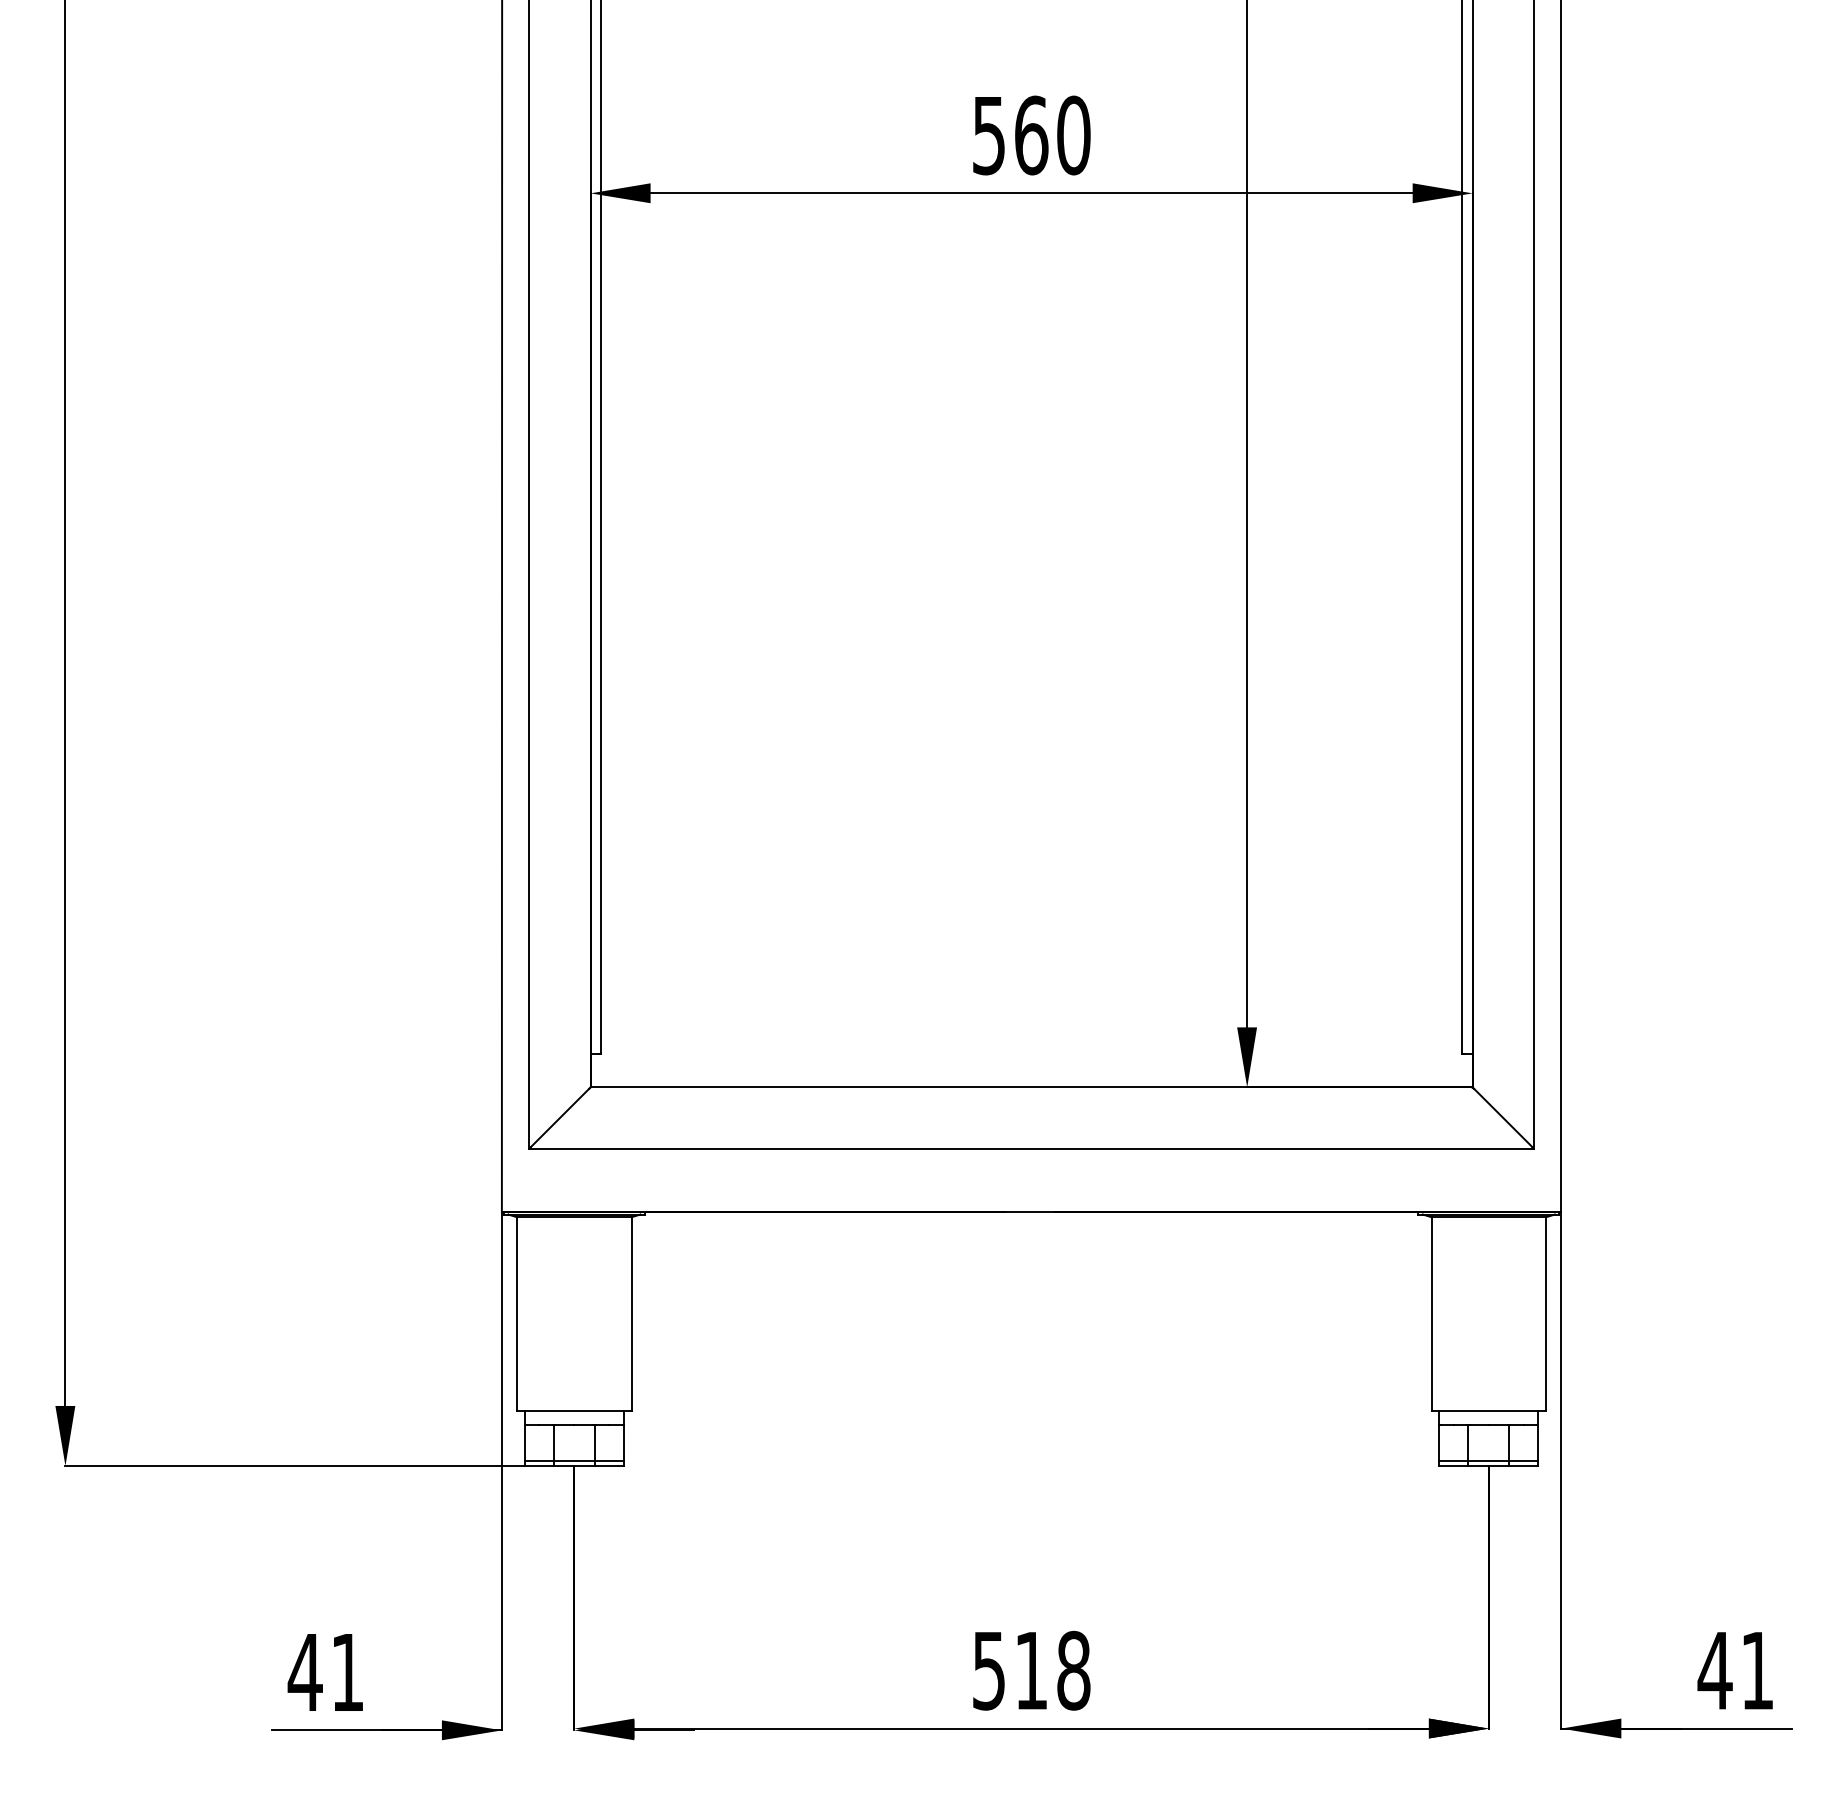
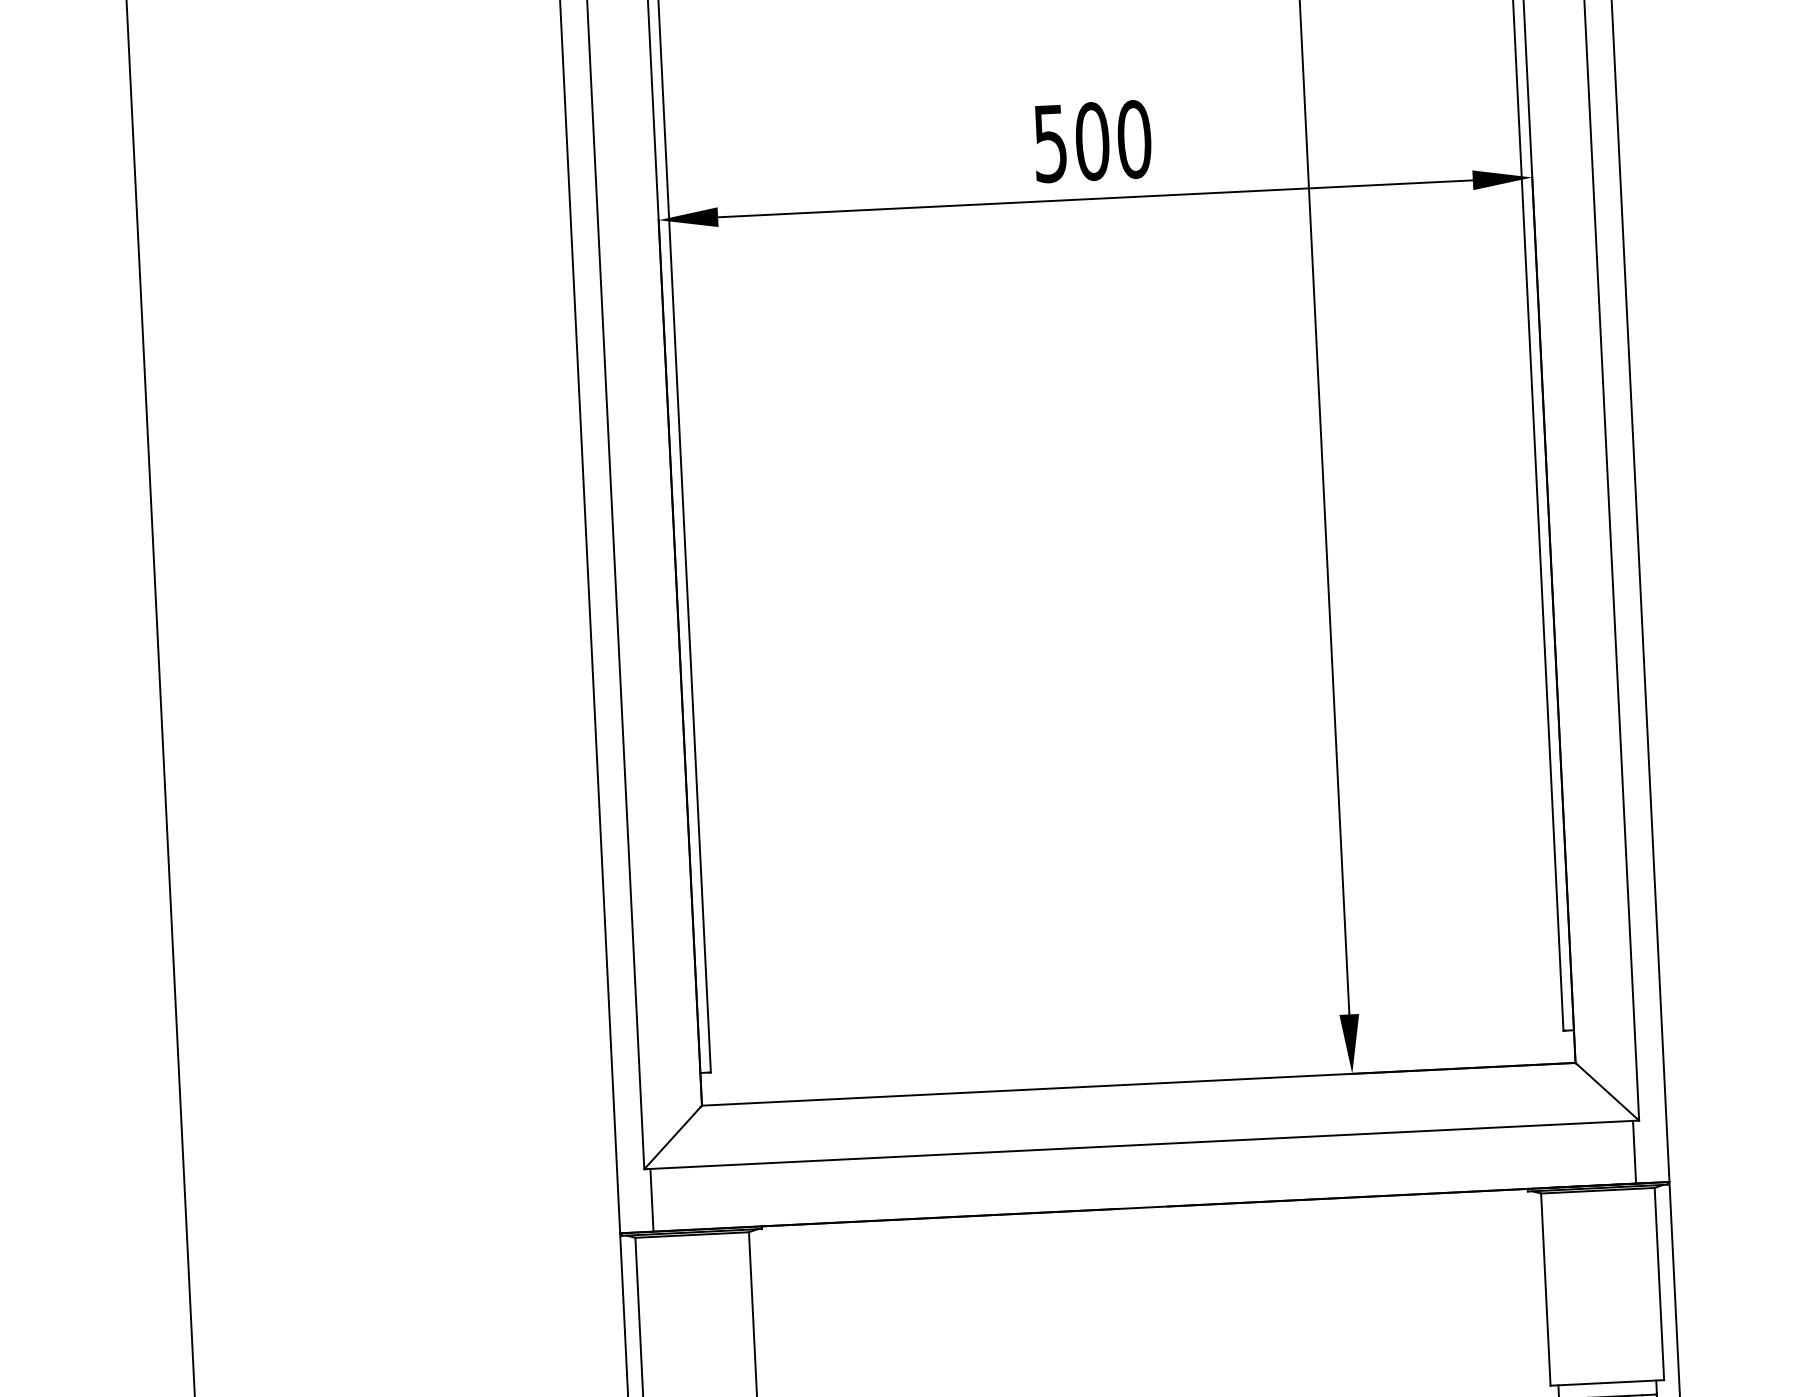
text: (1031, 135) -> (1092, 141), 560 -> 500
line: (535, 1179) -> (651, 1199), added
line: (1527, 1179) -> (1634, 1151), added

